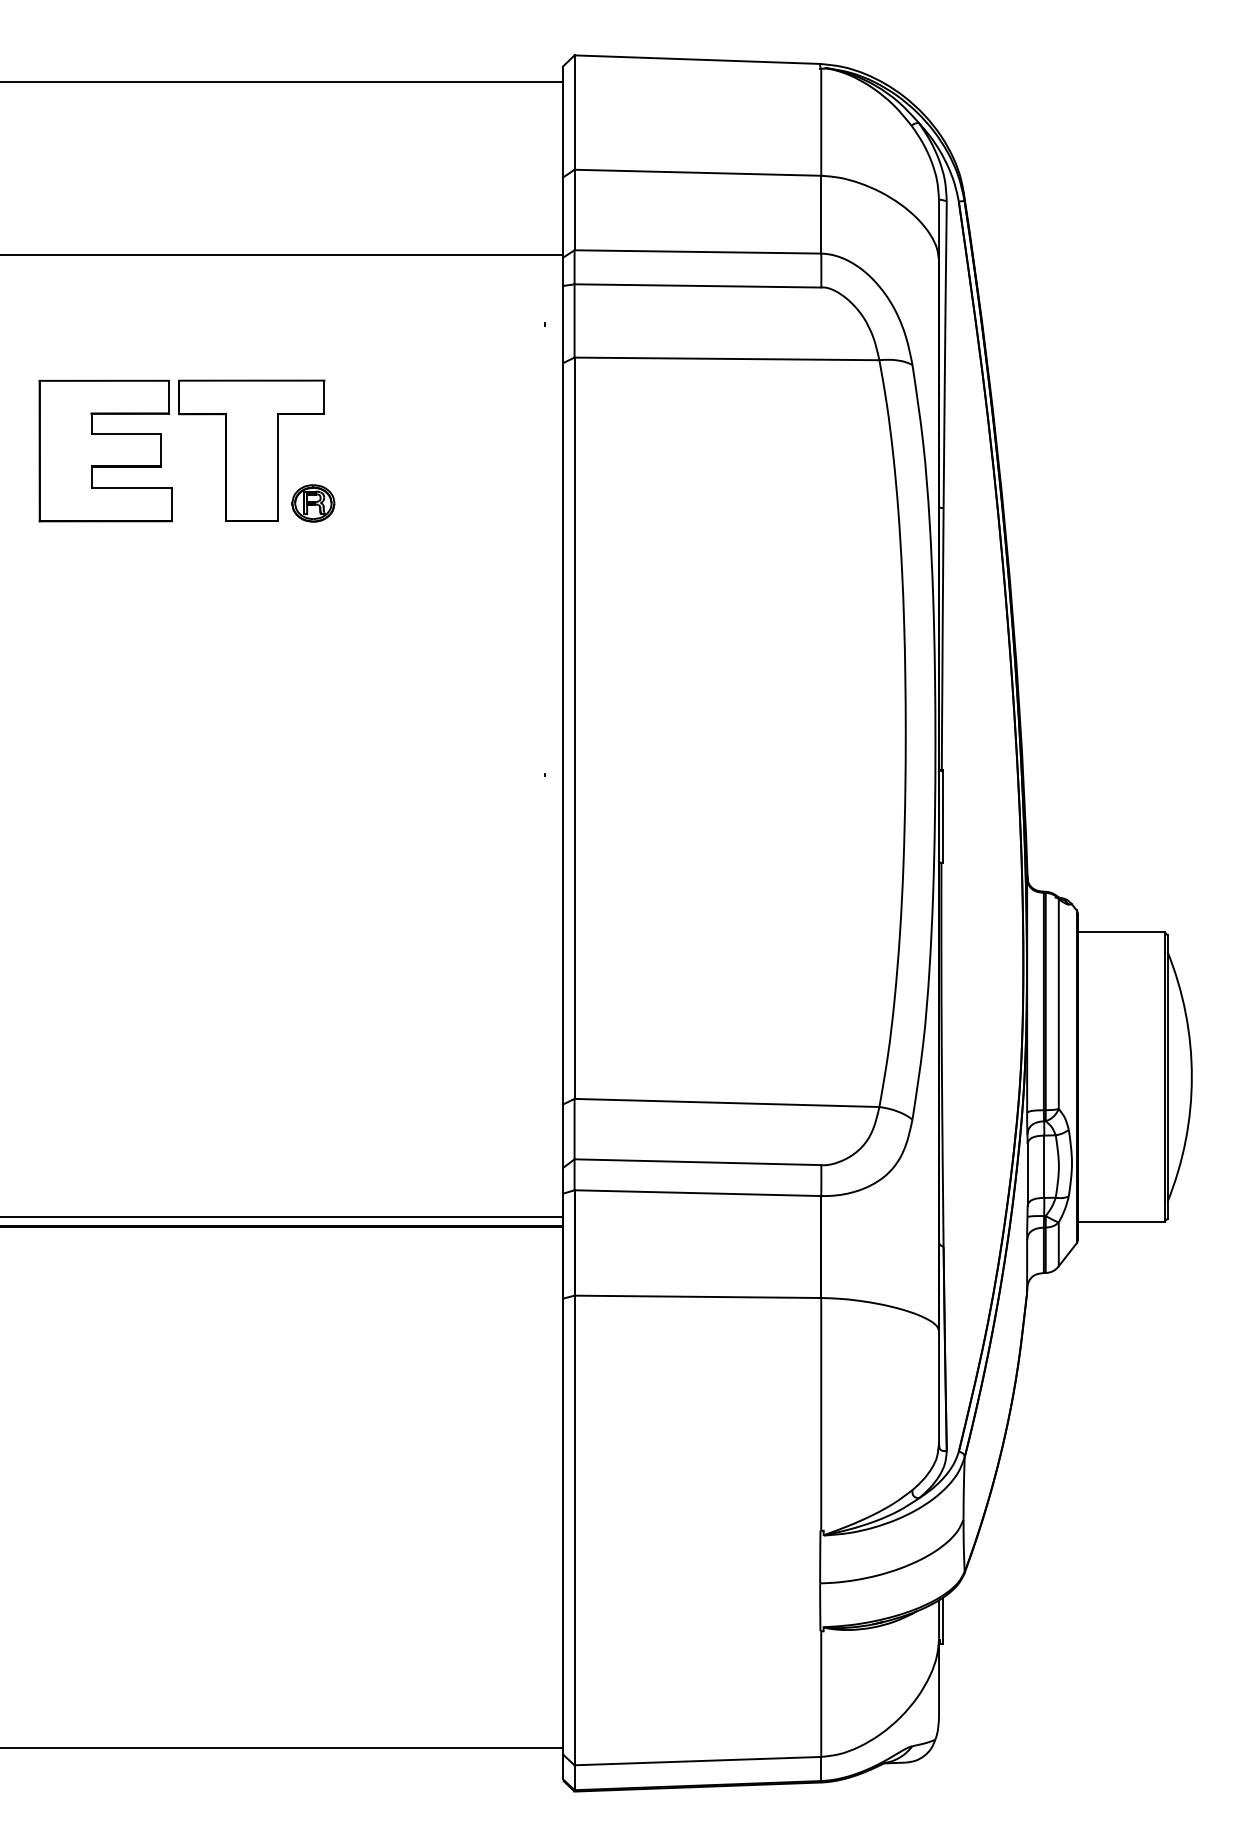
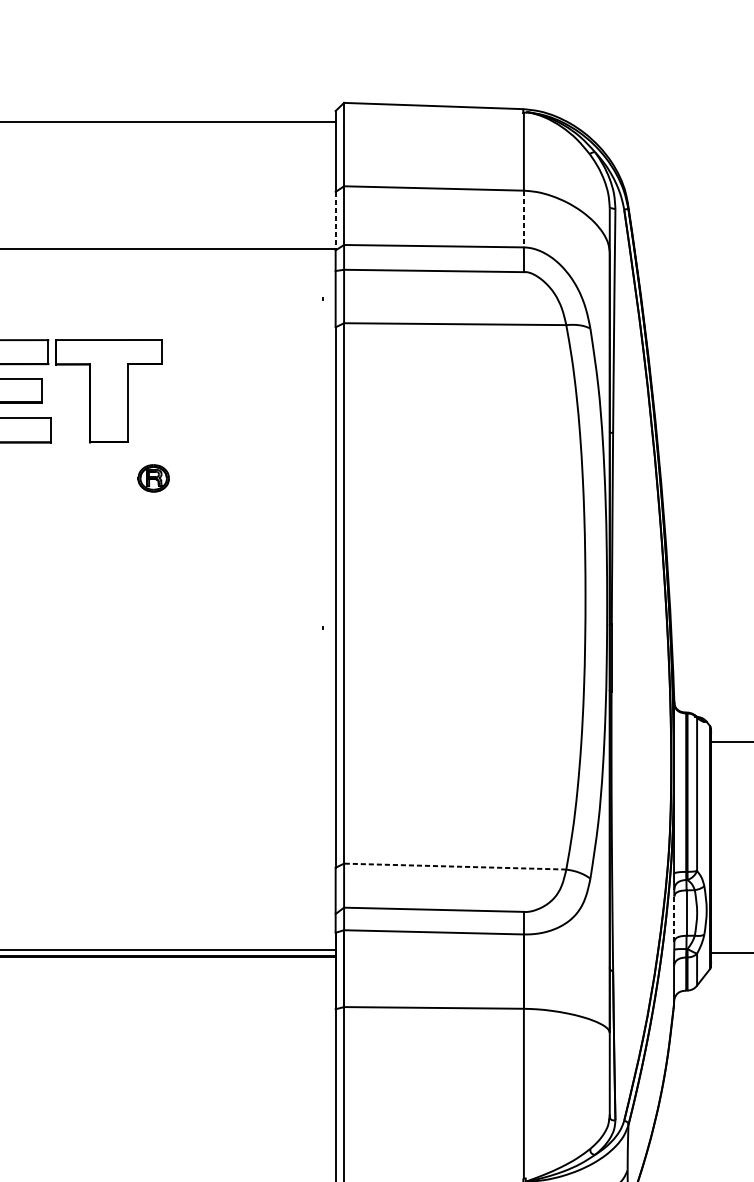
line: (821, 214) -> (524, 218), solid -> dashed
line: (563, 218) -> (336, 221), solid -> dashed
part: (313, 503) -> (153, 478), moved
line: (726, 1102) -> (454, 866), solid -> dashed
line: (1027, 1175) -> (674, 919), solid -> dashed

